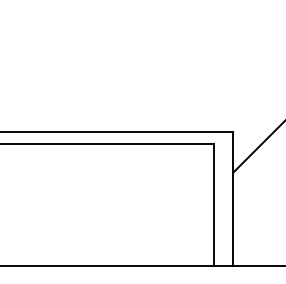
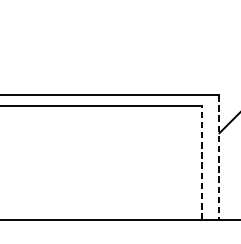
line: (232, 199) -> (218, 157), solid -> dashed
line: (214, 204) -> (202, 162), solid -> dashed

